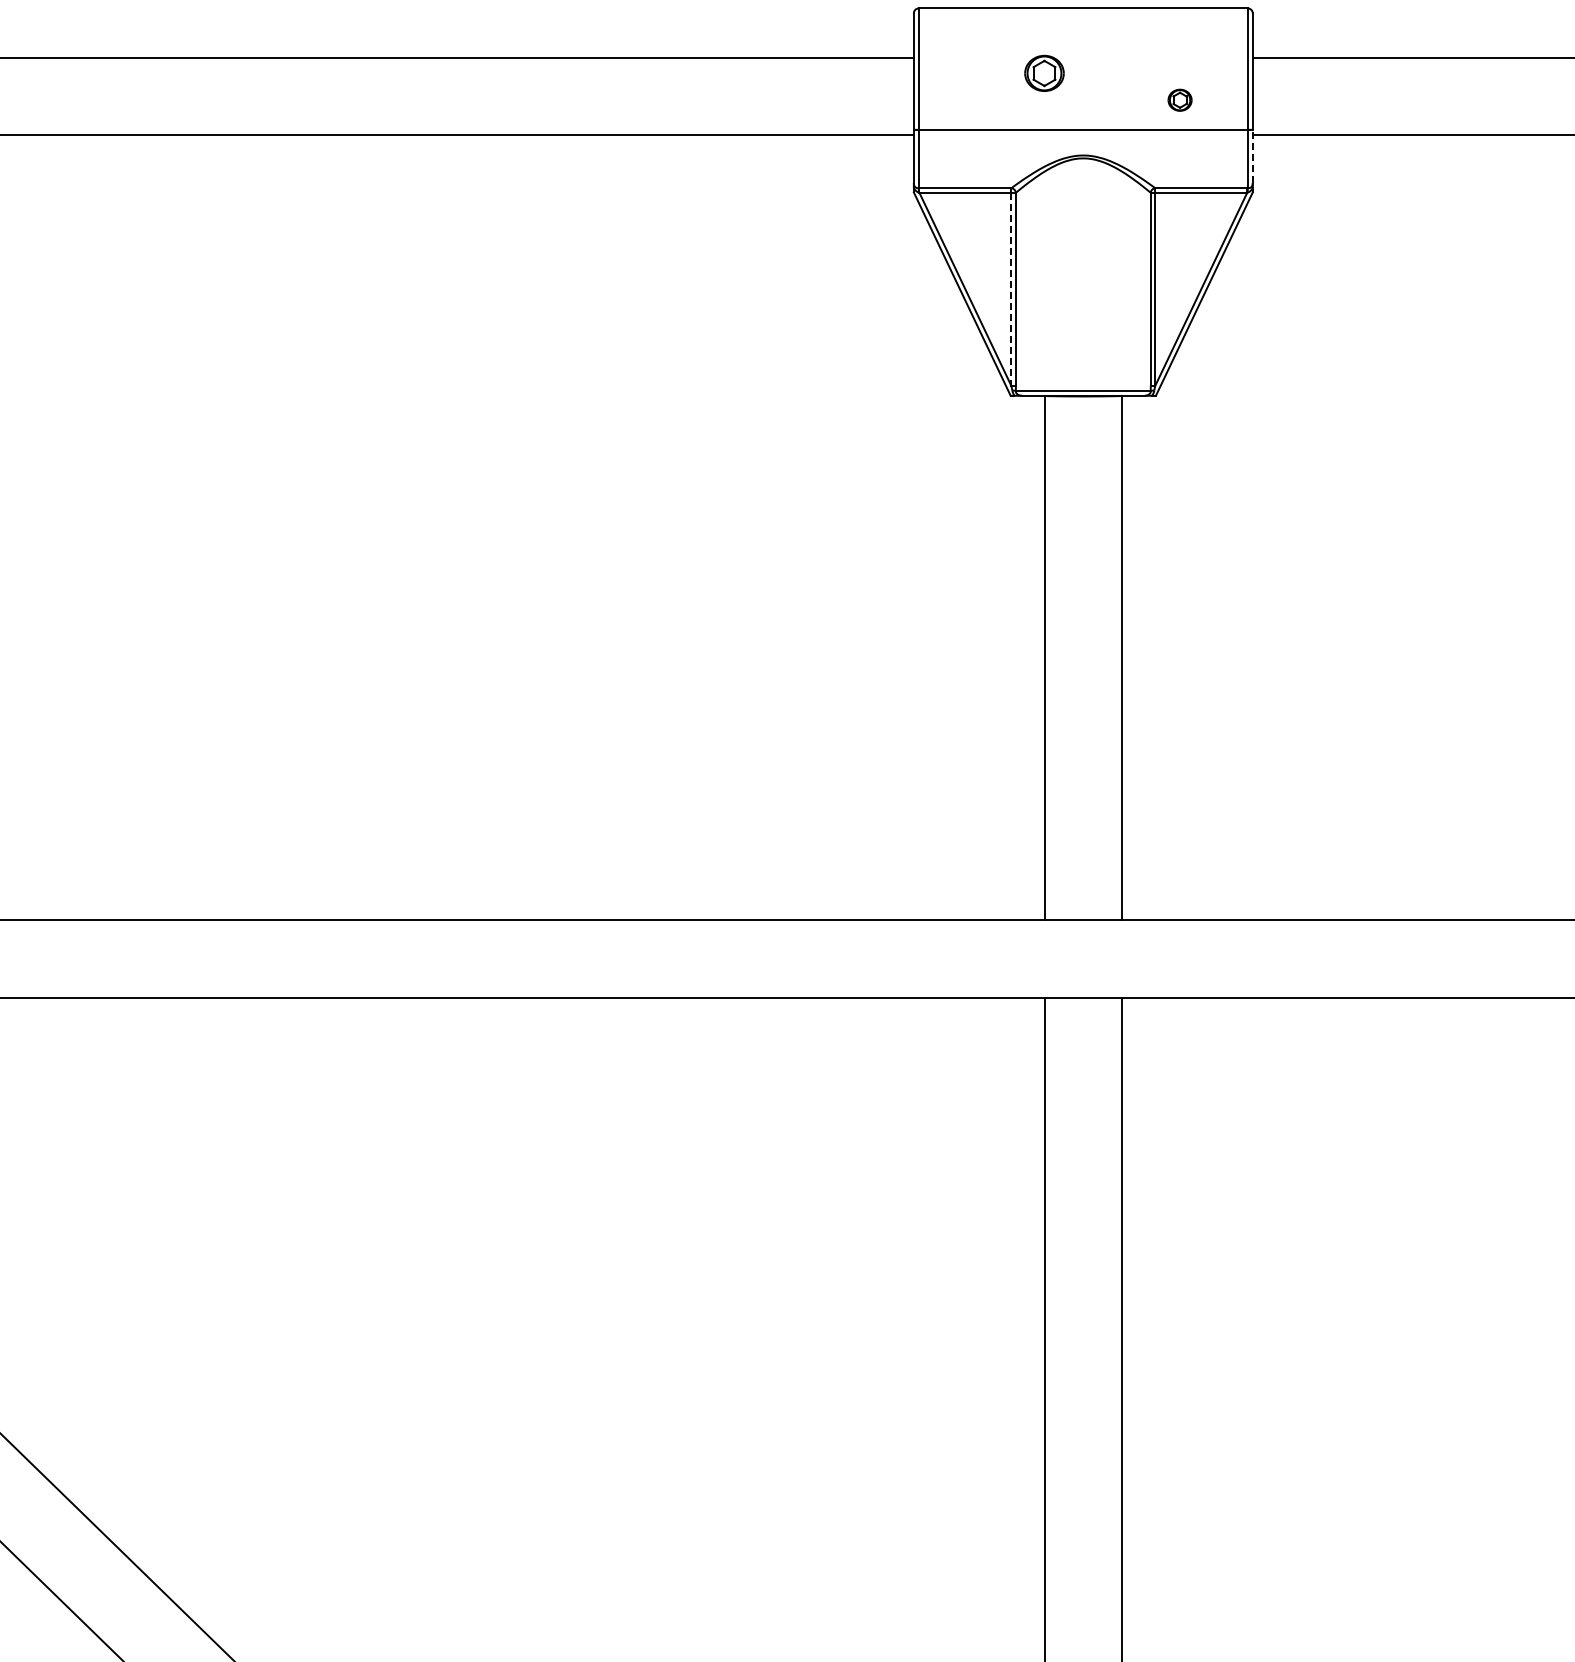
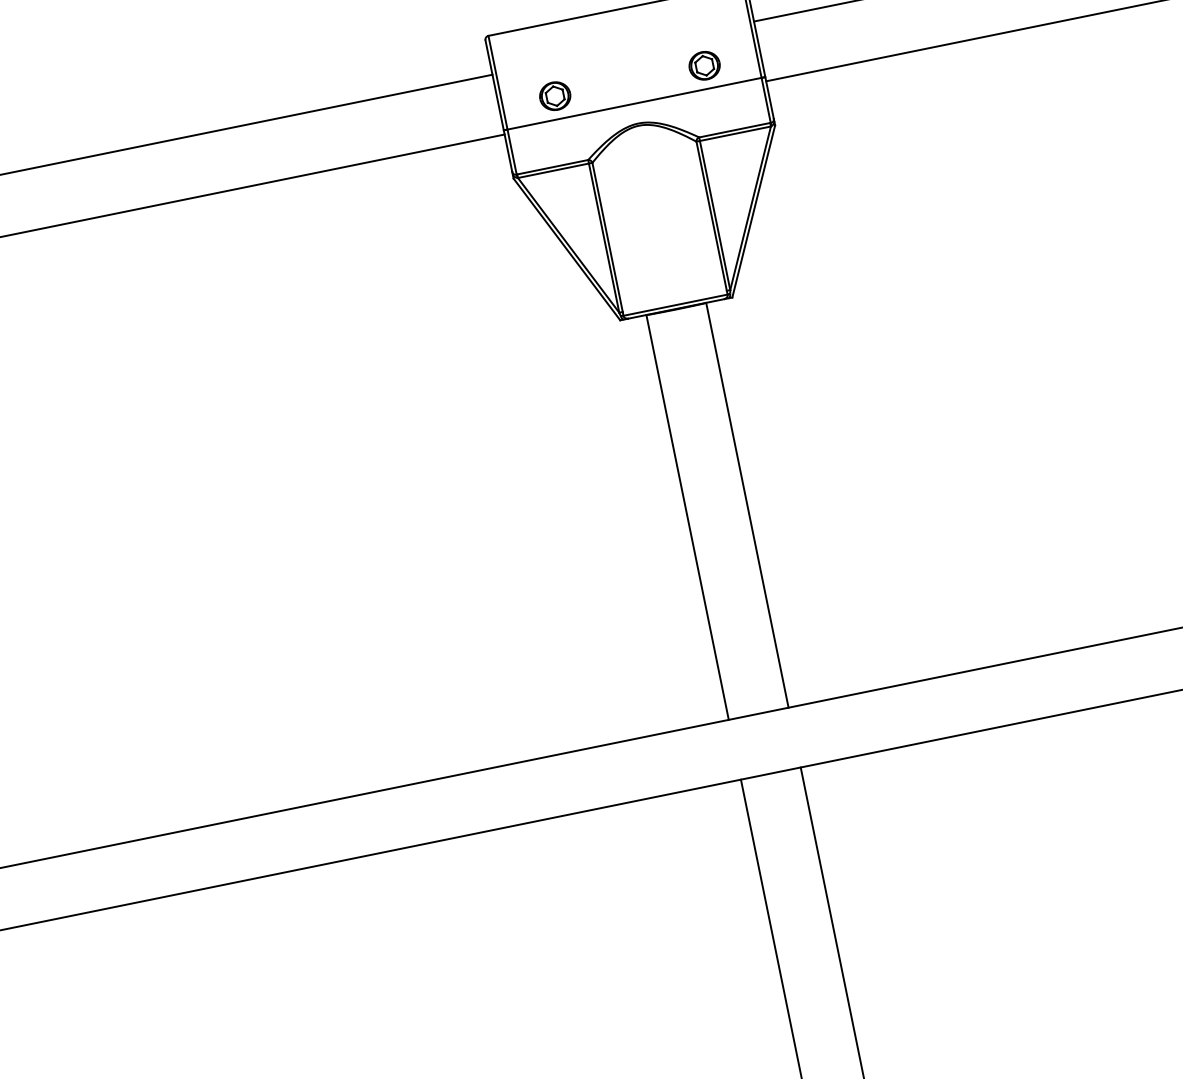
part: (1044, 72) -> (555, 95), moved
part: (1179, 99) -> (704, 65), size x1.67
line: (1252, 156) -> (769, 97), dashed -> solid
line: (1011, 289) -> (604, 238), dashed -> solid

